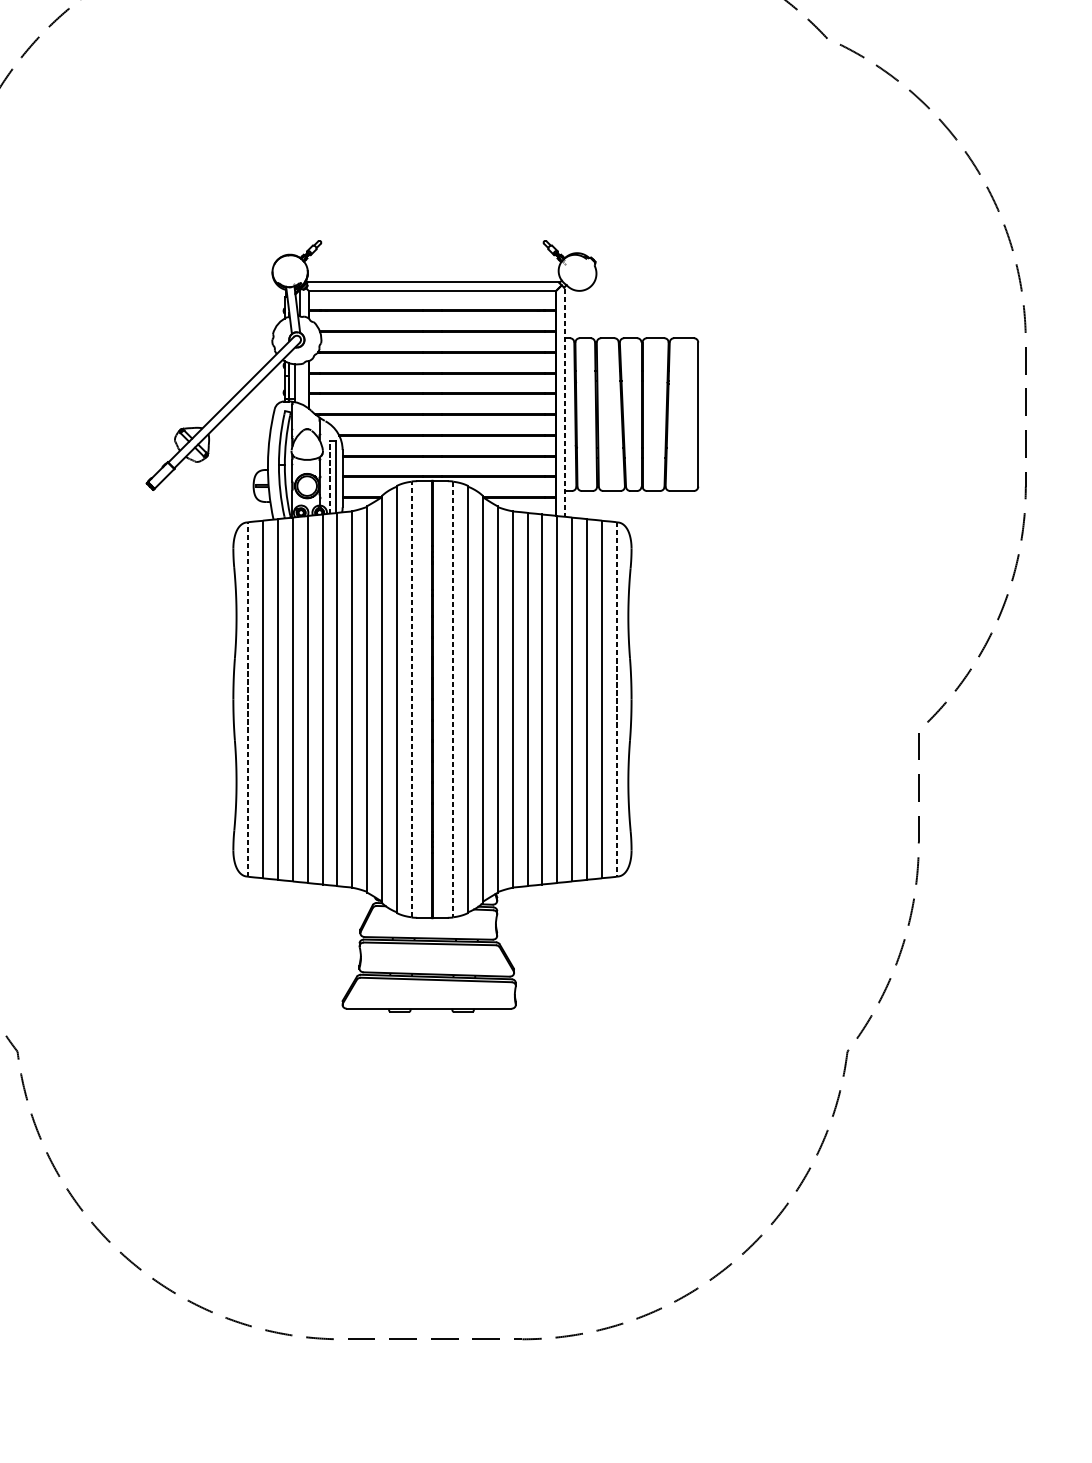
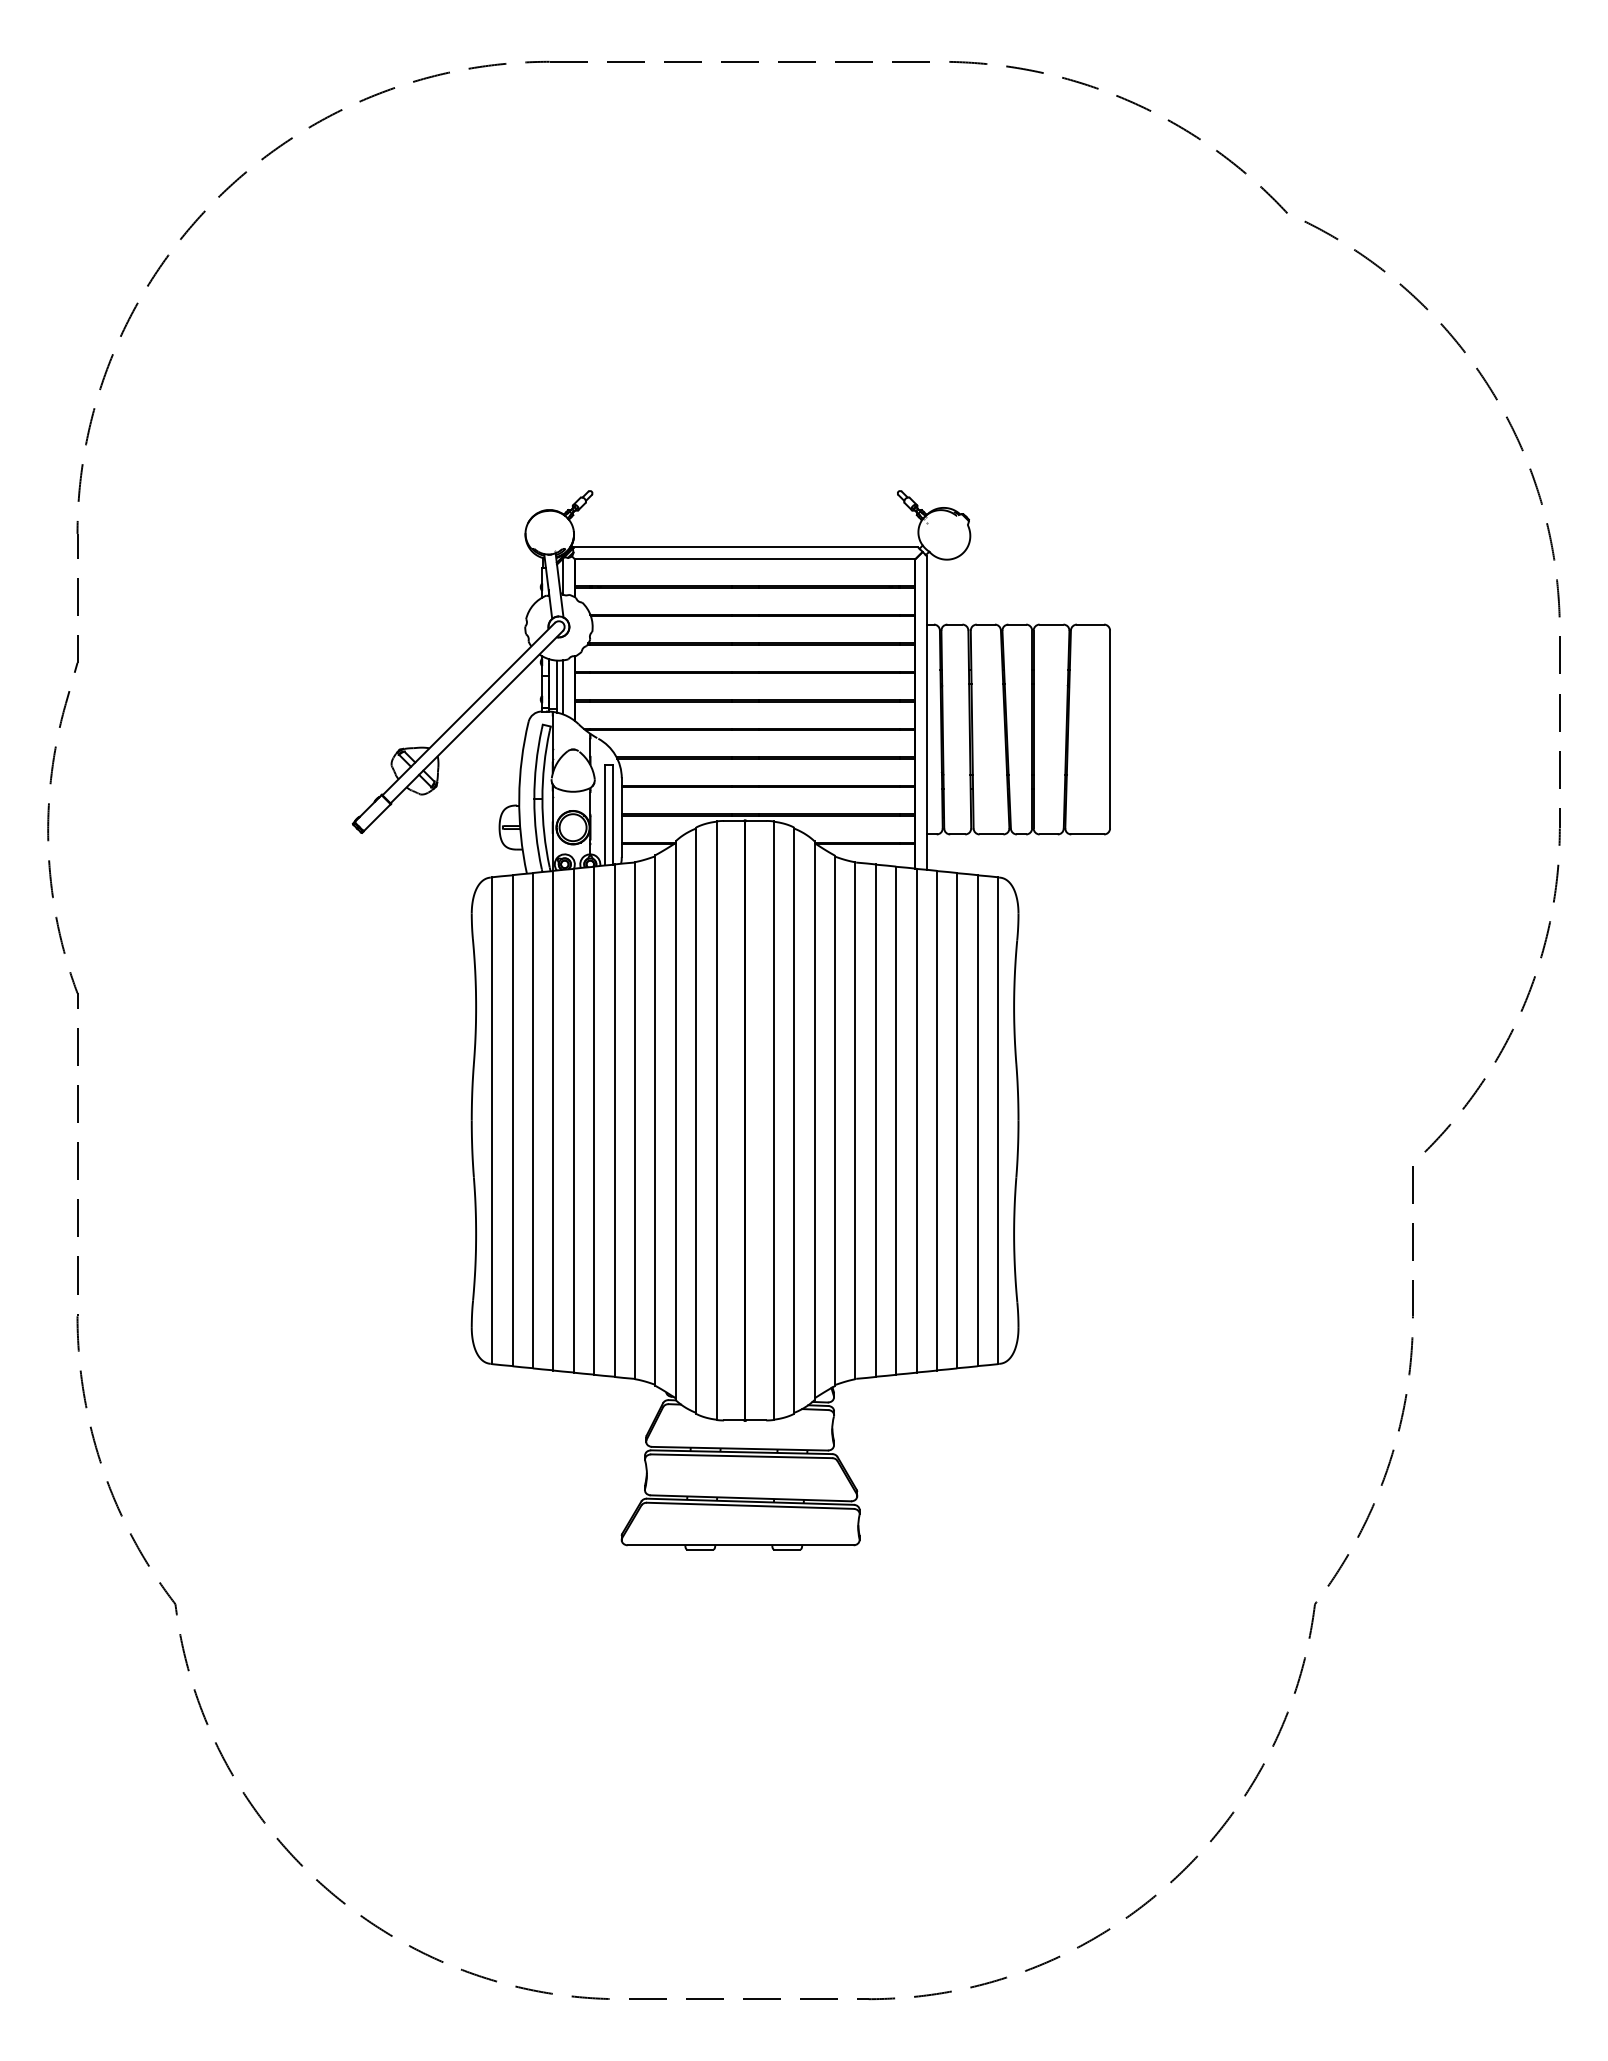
line: (300, 383) -> (563, 687), added
line: (565, 402) -> (927, 713), dashed -> solid
line: (330, 476) -> (604, 814), dashed -> solid
line: (248, 699) -> (492, 1120), dashed -> solid
line: (411, 699) -> (716, 1120), dashed -> solid
line: (453, 700) -> (773, 1121), dashed -> solid
line: (616, 700) -> (998, 1121), dashed -> solid

